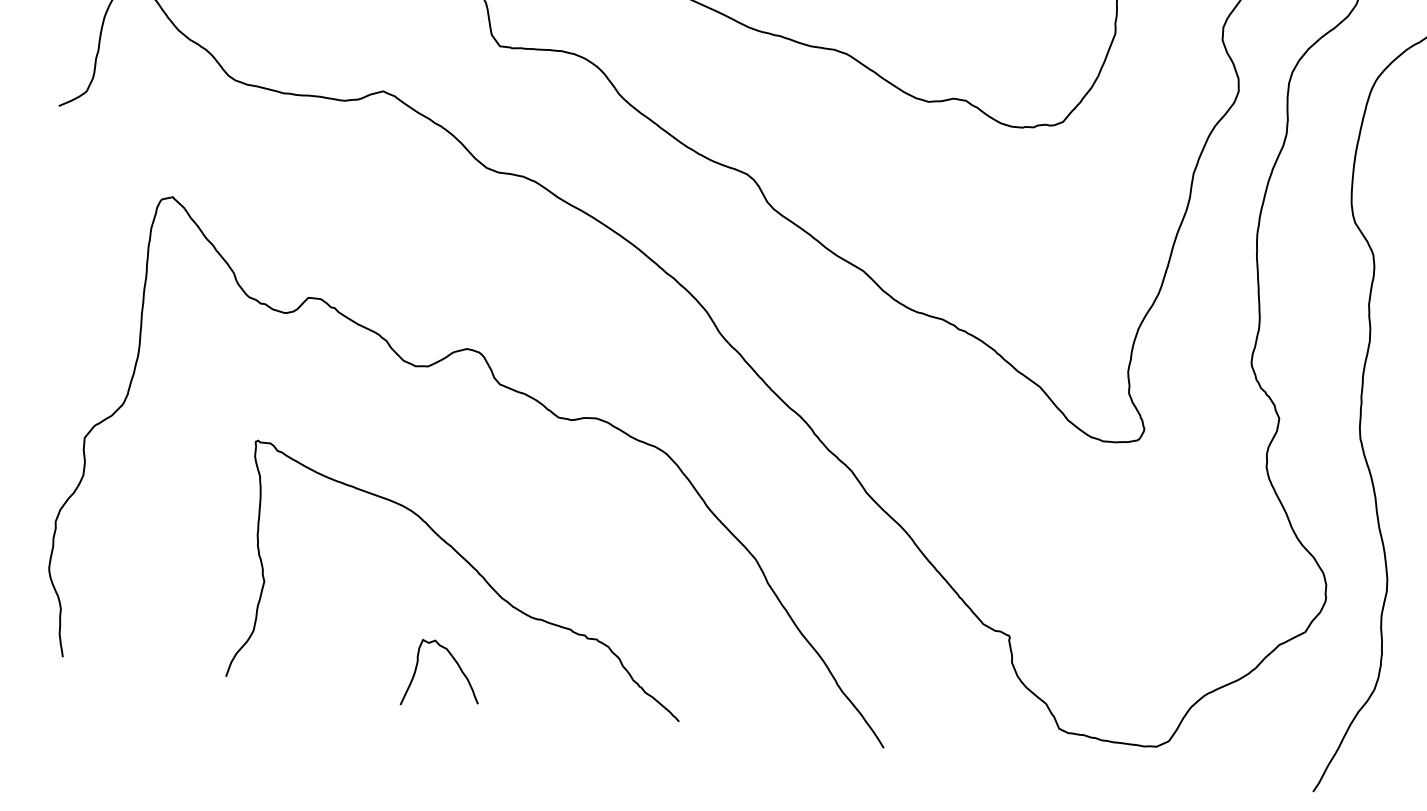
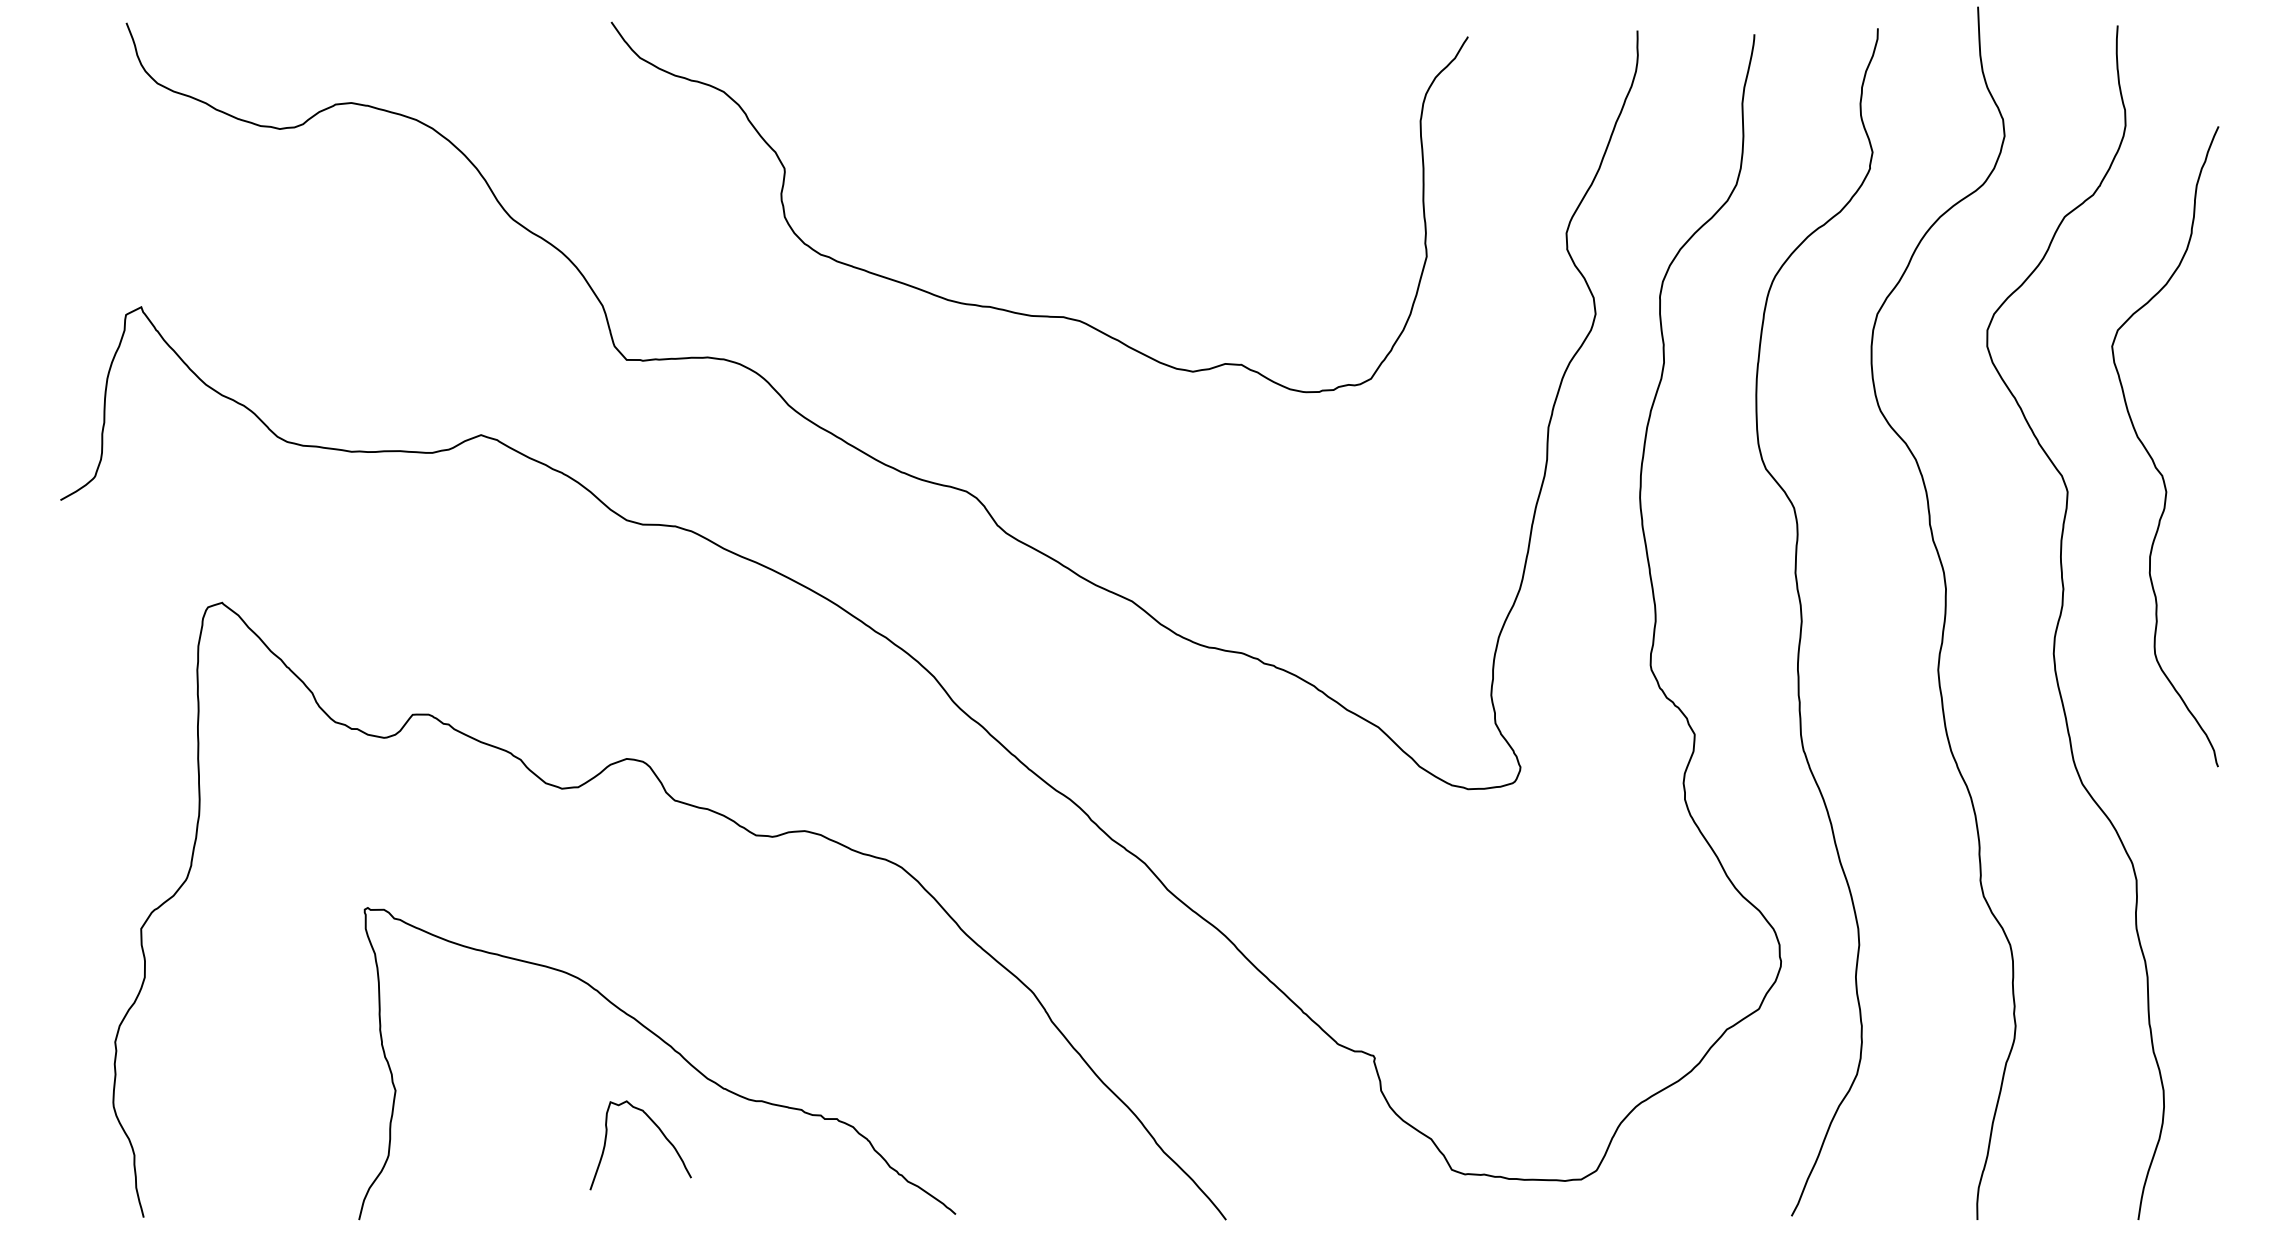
curve: (457, 664) -> (658, 1129), moved

